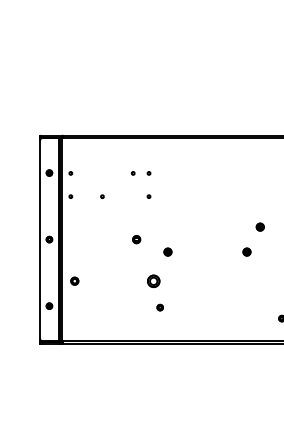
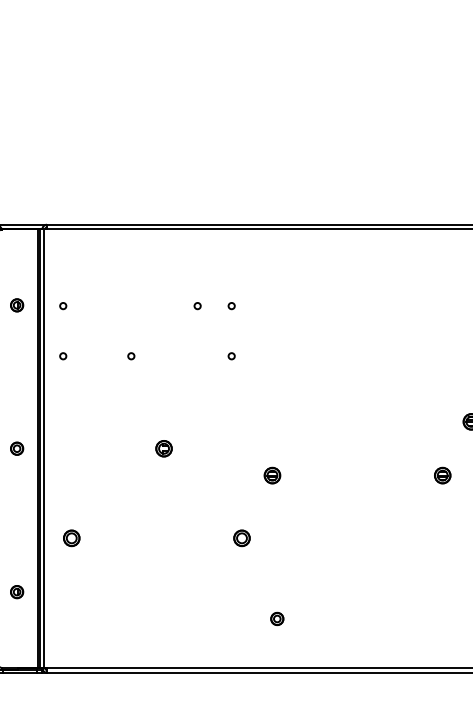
part: (136, 239) -> (163, 448), moved
part: (153, 280) -> (241, 536), size x0.62
part: (159, 307) -> (275, 618), moved

